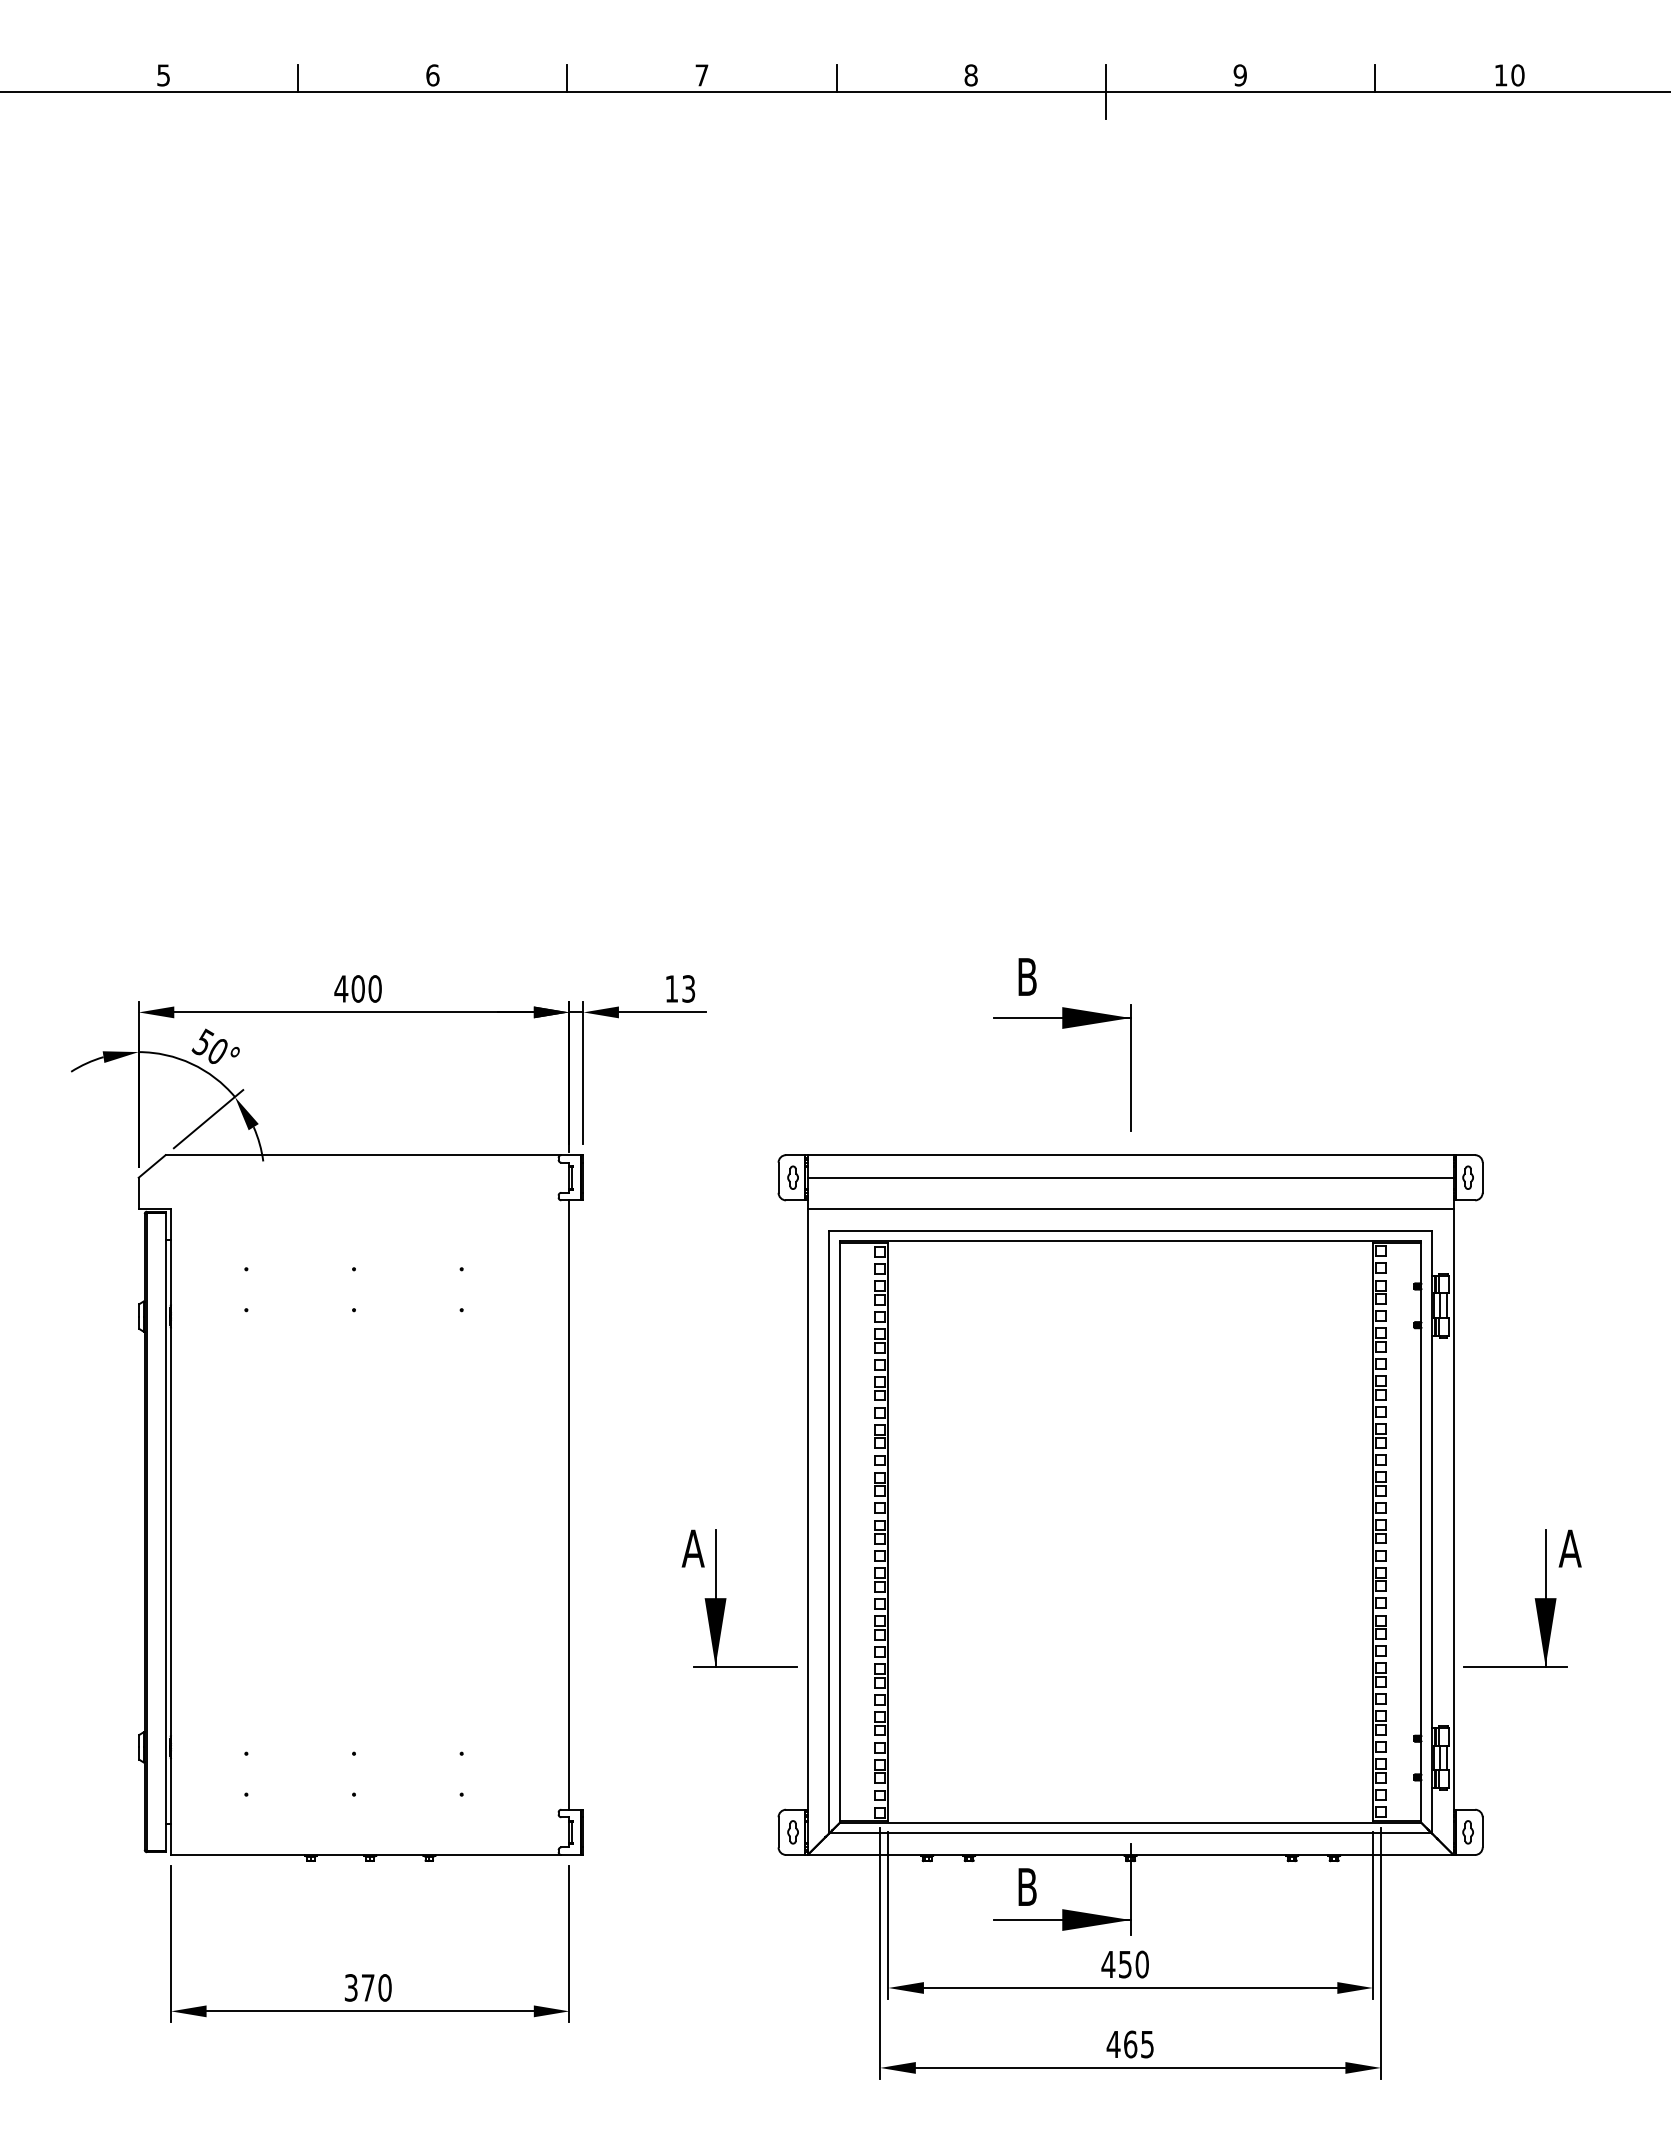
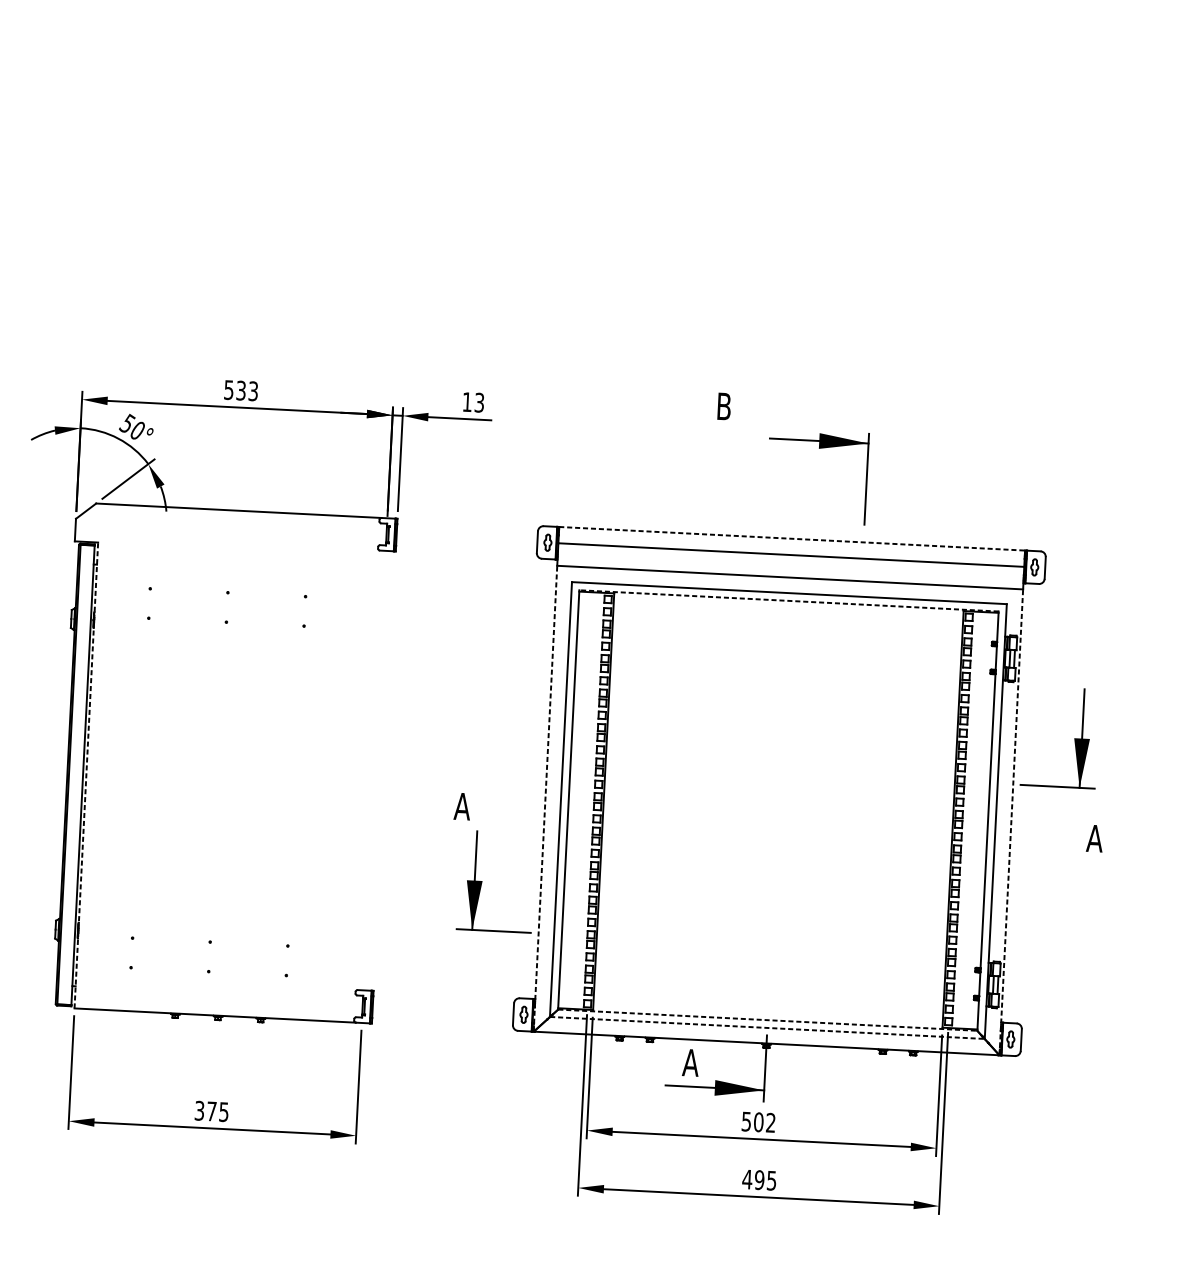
text: (357, 988) -> (240, 390), 400 -> 533
part: (1062, 1028) -> (819, 448), moved
line: (1130, 1155) -> (792, 539), solid -> dashed
line: (1130, 1241) -> (788, 601), solid -> dashed
line: (569, 1504) -> (374, 770), removed
line: (171, 1531) -> (86, 775), solid -> dashed
line: (807, 1531) -> (545, 798), solid -> dashed
line: (1453, 1531) -> (1011, 821), solid -> dashed
part: (726, 1598) -> (482, 881), moved
part: (1534, 1598) -> (1074, 738), moved
line: (1131, 1822) -> (768, 1020), solid -> dashed
line: (1131, 1833) -> (768, 1028), solid -> dashed
text: (1026, 1886) -> (690, 1062), B -> A
text: (1124, 1964) -> (758, 1122), 450 -> 502
text: (384, 1987) -> (223, 1111), 370 -> 375
text: (1130, 2044) -> (759, 1180), 465 -> 495

